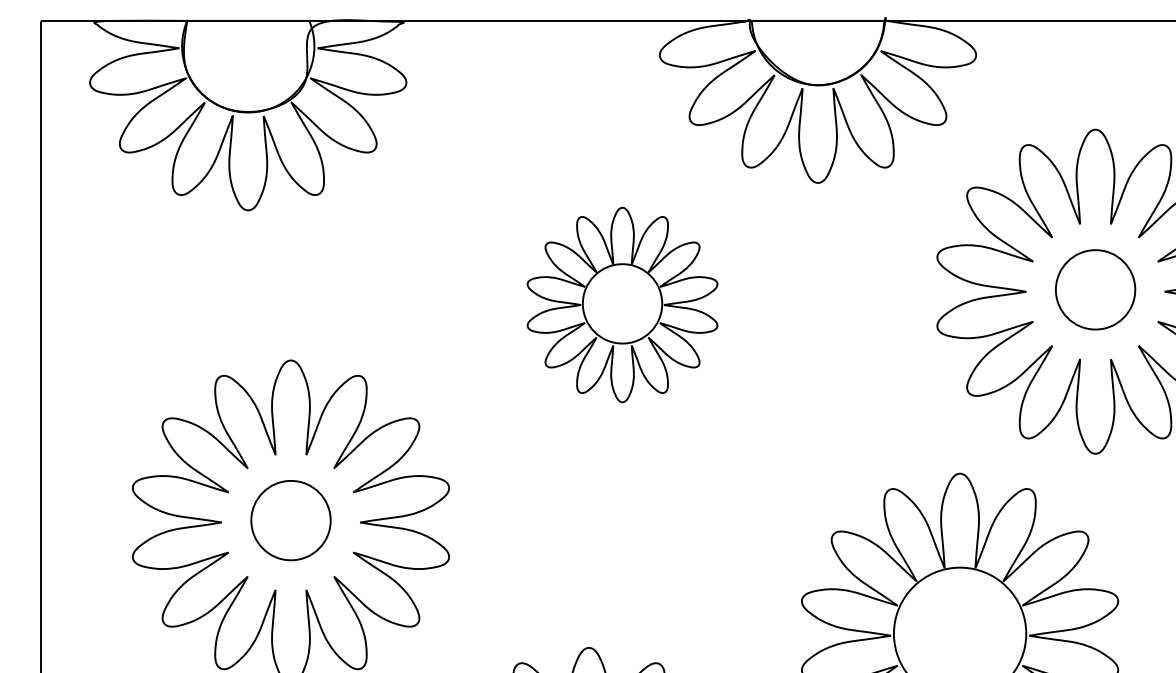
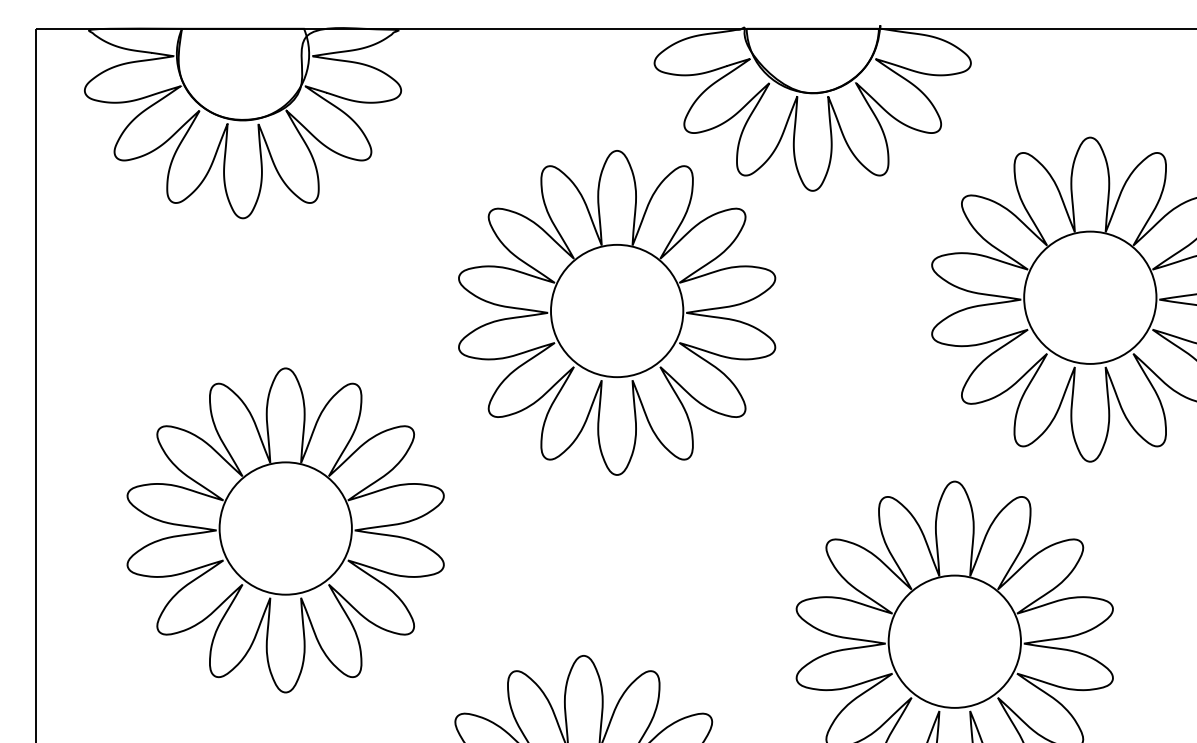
circle: (1095, 289) -> (1090, 297), size x1.67
part: (622, 304) -> (617, 312), size x1.67
circle: (290, 520) -> (285, 528), size x1.67

